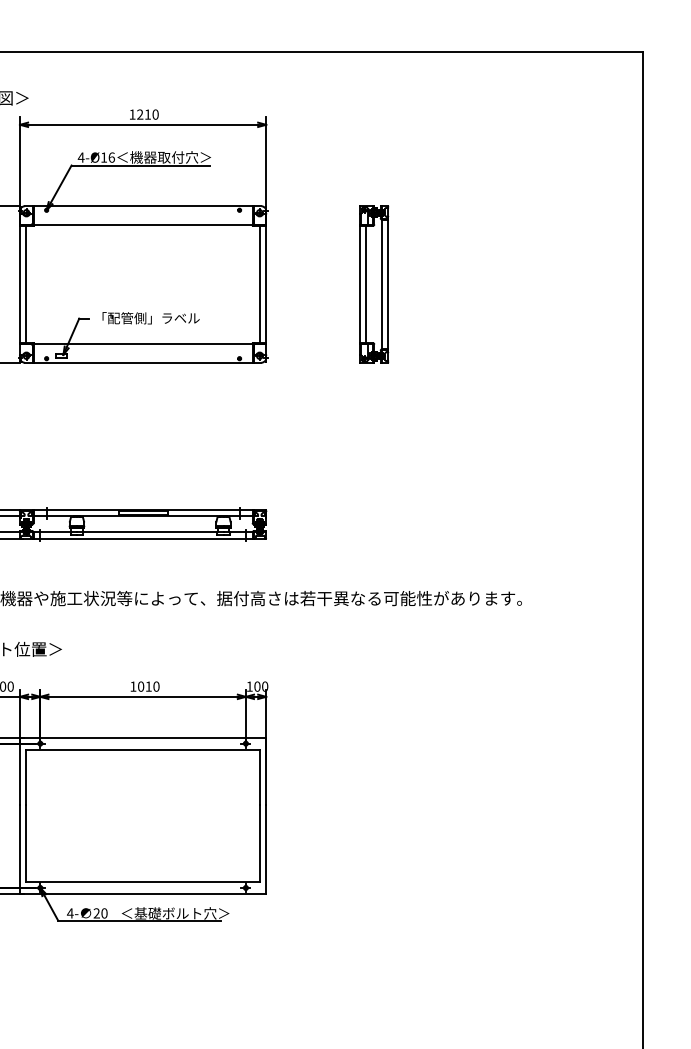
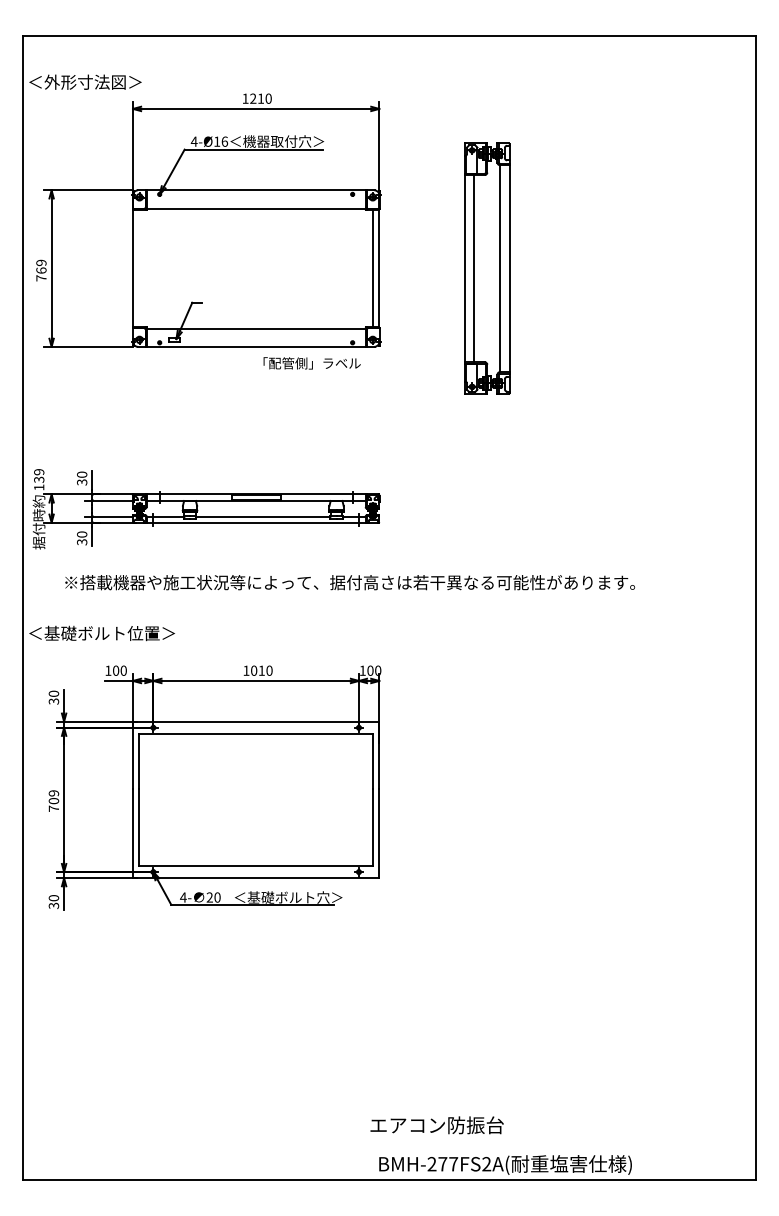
line: (26, 284) -> (139, 268), removed
part: (374, 284) -> (487, 268), size x1.6
text: (150, 318) -> (311, 363), moved

